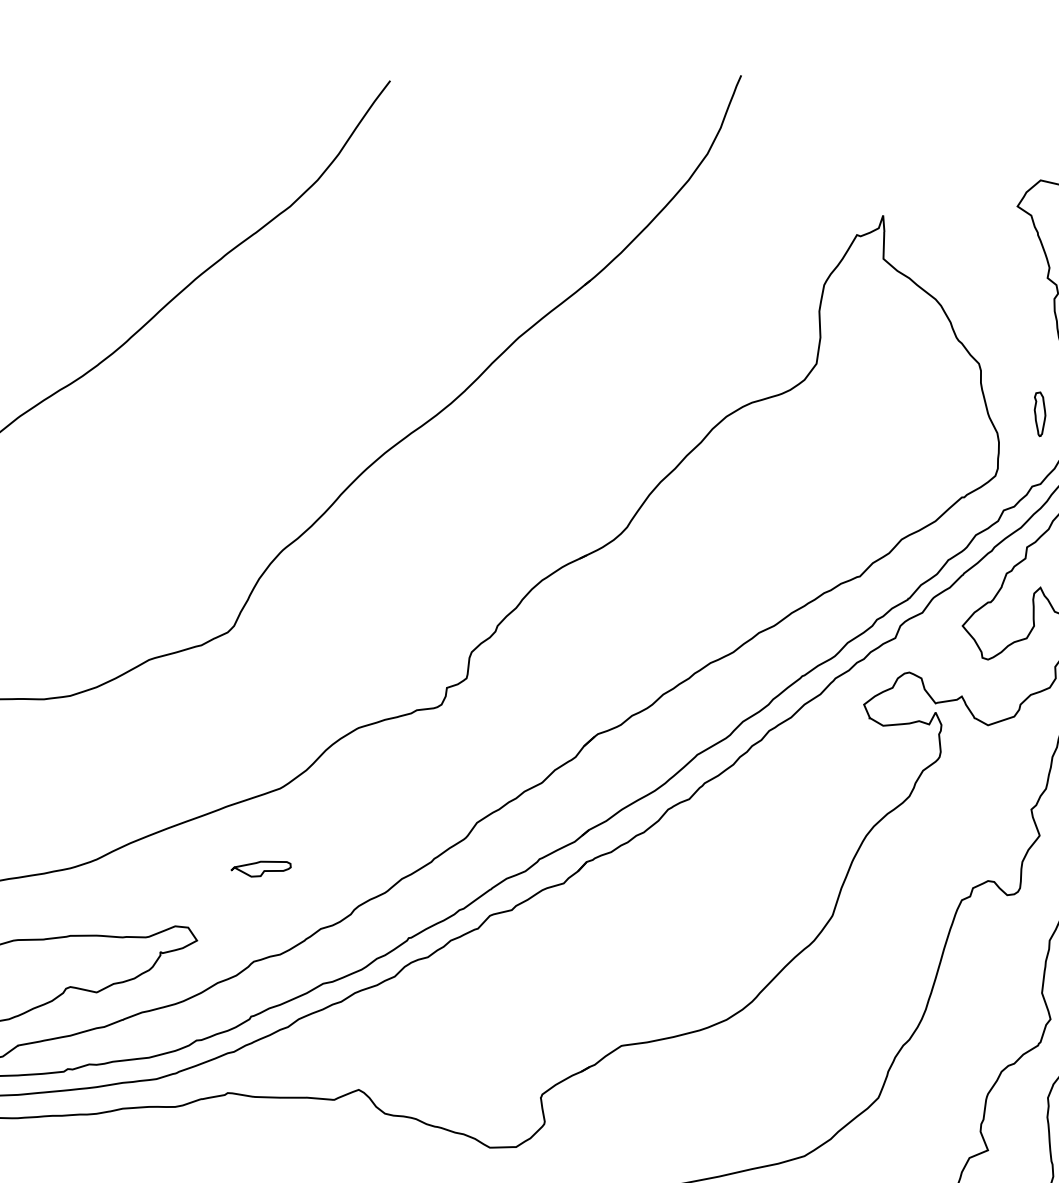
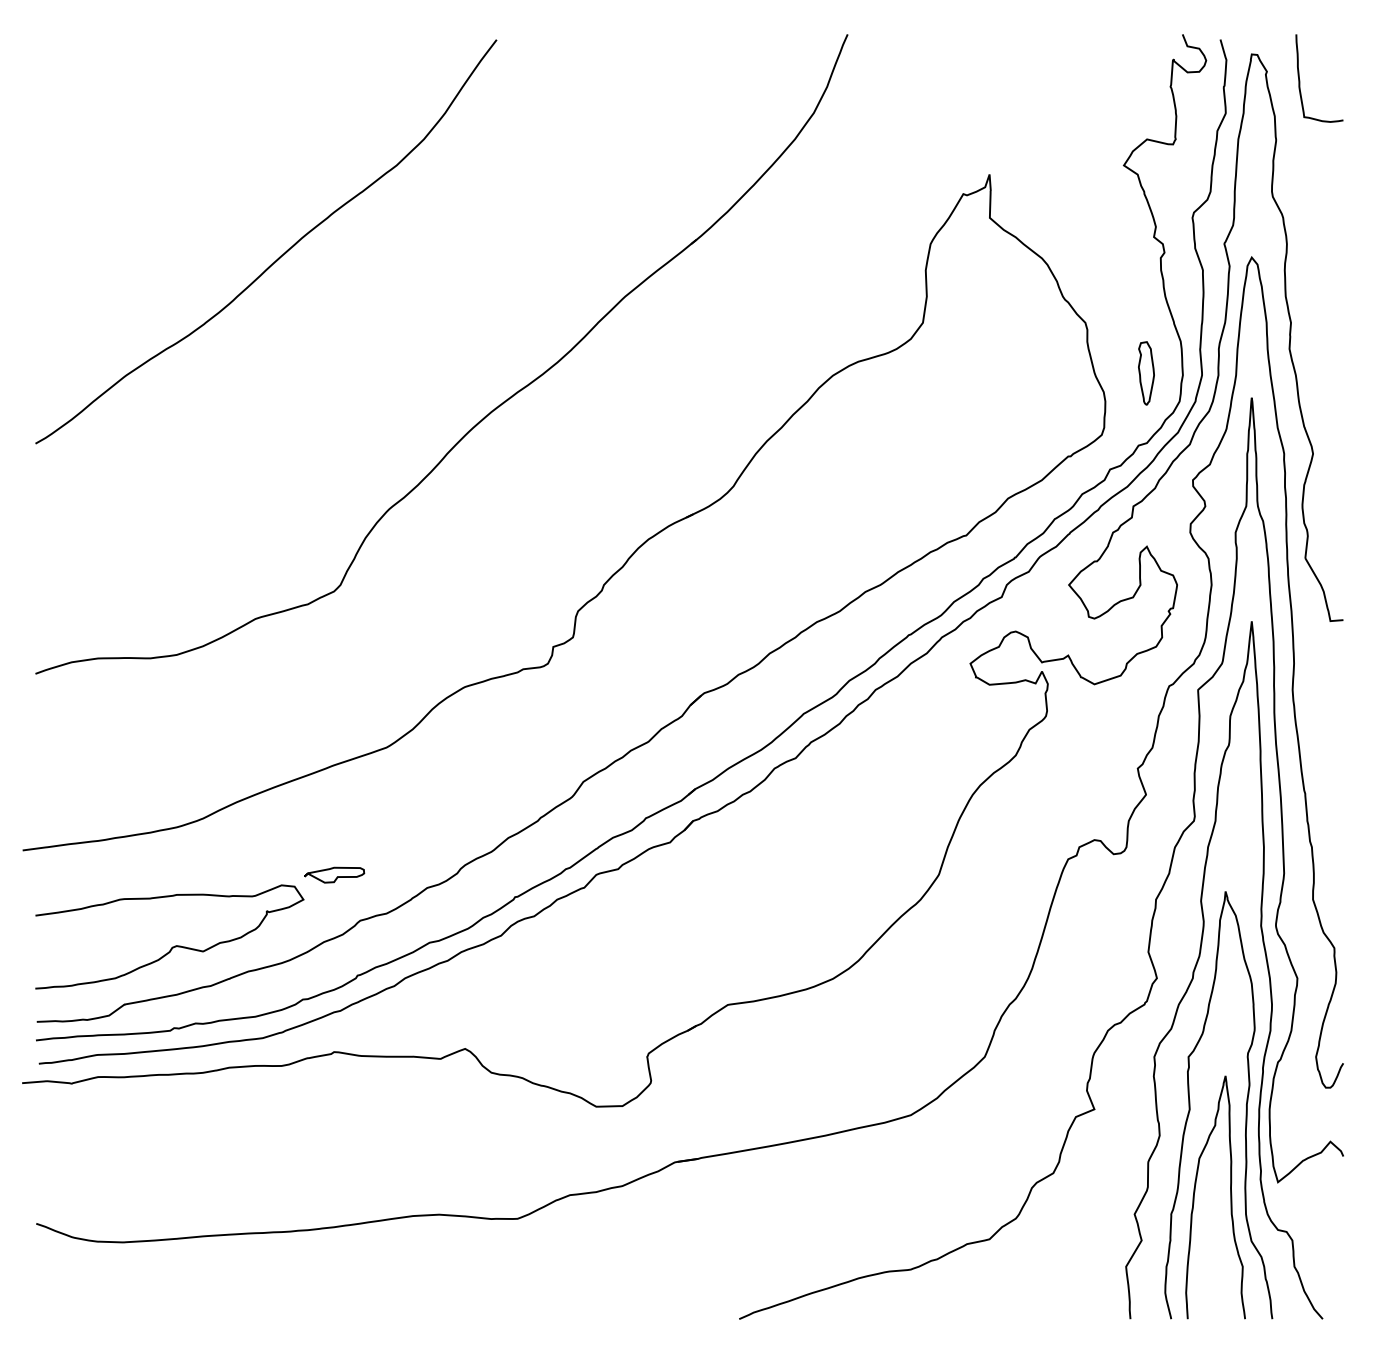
part: (1040, 414) -> (1146, 373), size x1.43
part: (261, 868) -> (334, 874), moved

